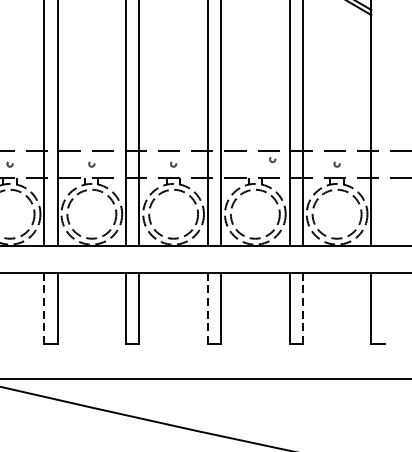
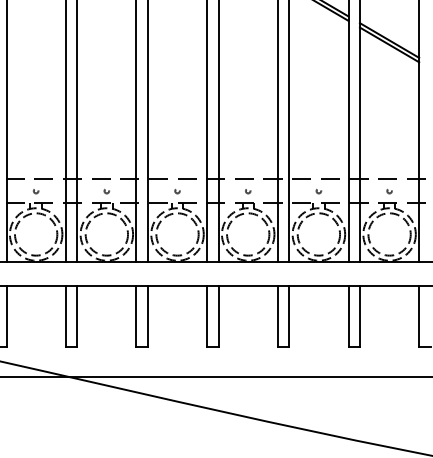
circle: (272, 159) -> (318, 191), moved
line: (44, 309) -> (136, 316), dashed -> solid
line: (207, 309) -> (277, 316), dashed -> solid
line: (302, 309) -> (359, 316), dashed -> solid

